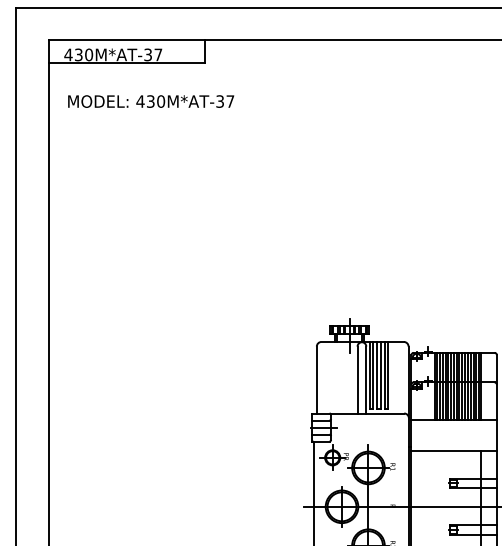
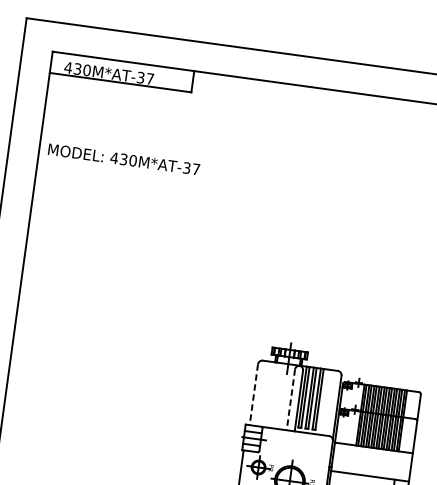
text: (151, 101) -> (124, 159), moved
line: (316, 380) -> (253, 395), solid -> dashed
line: (357, 380) -> (290, 400), solid -> dashed

